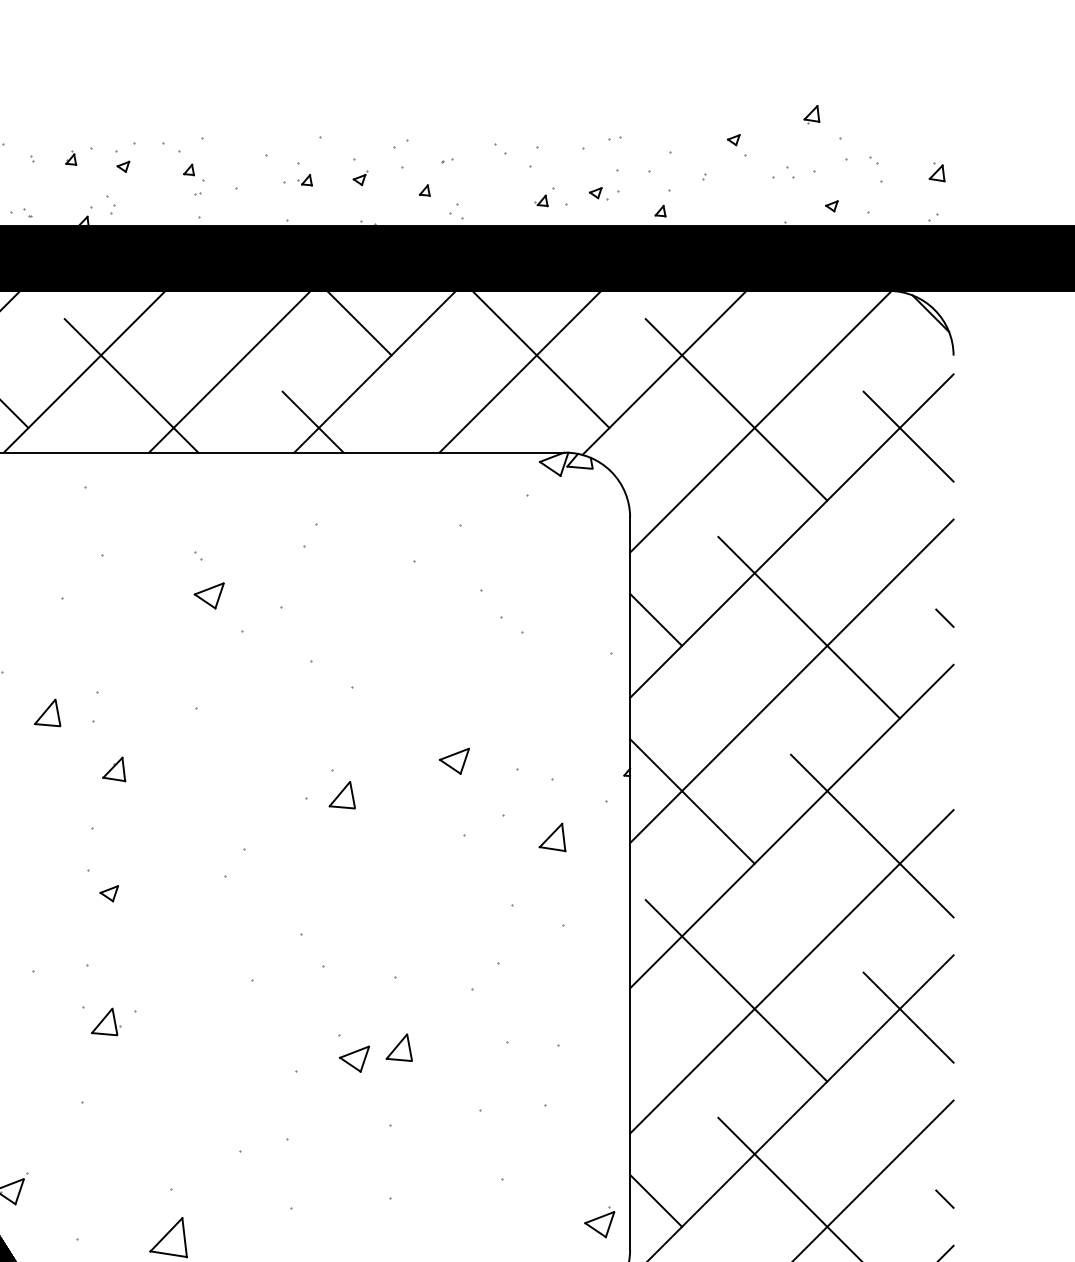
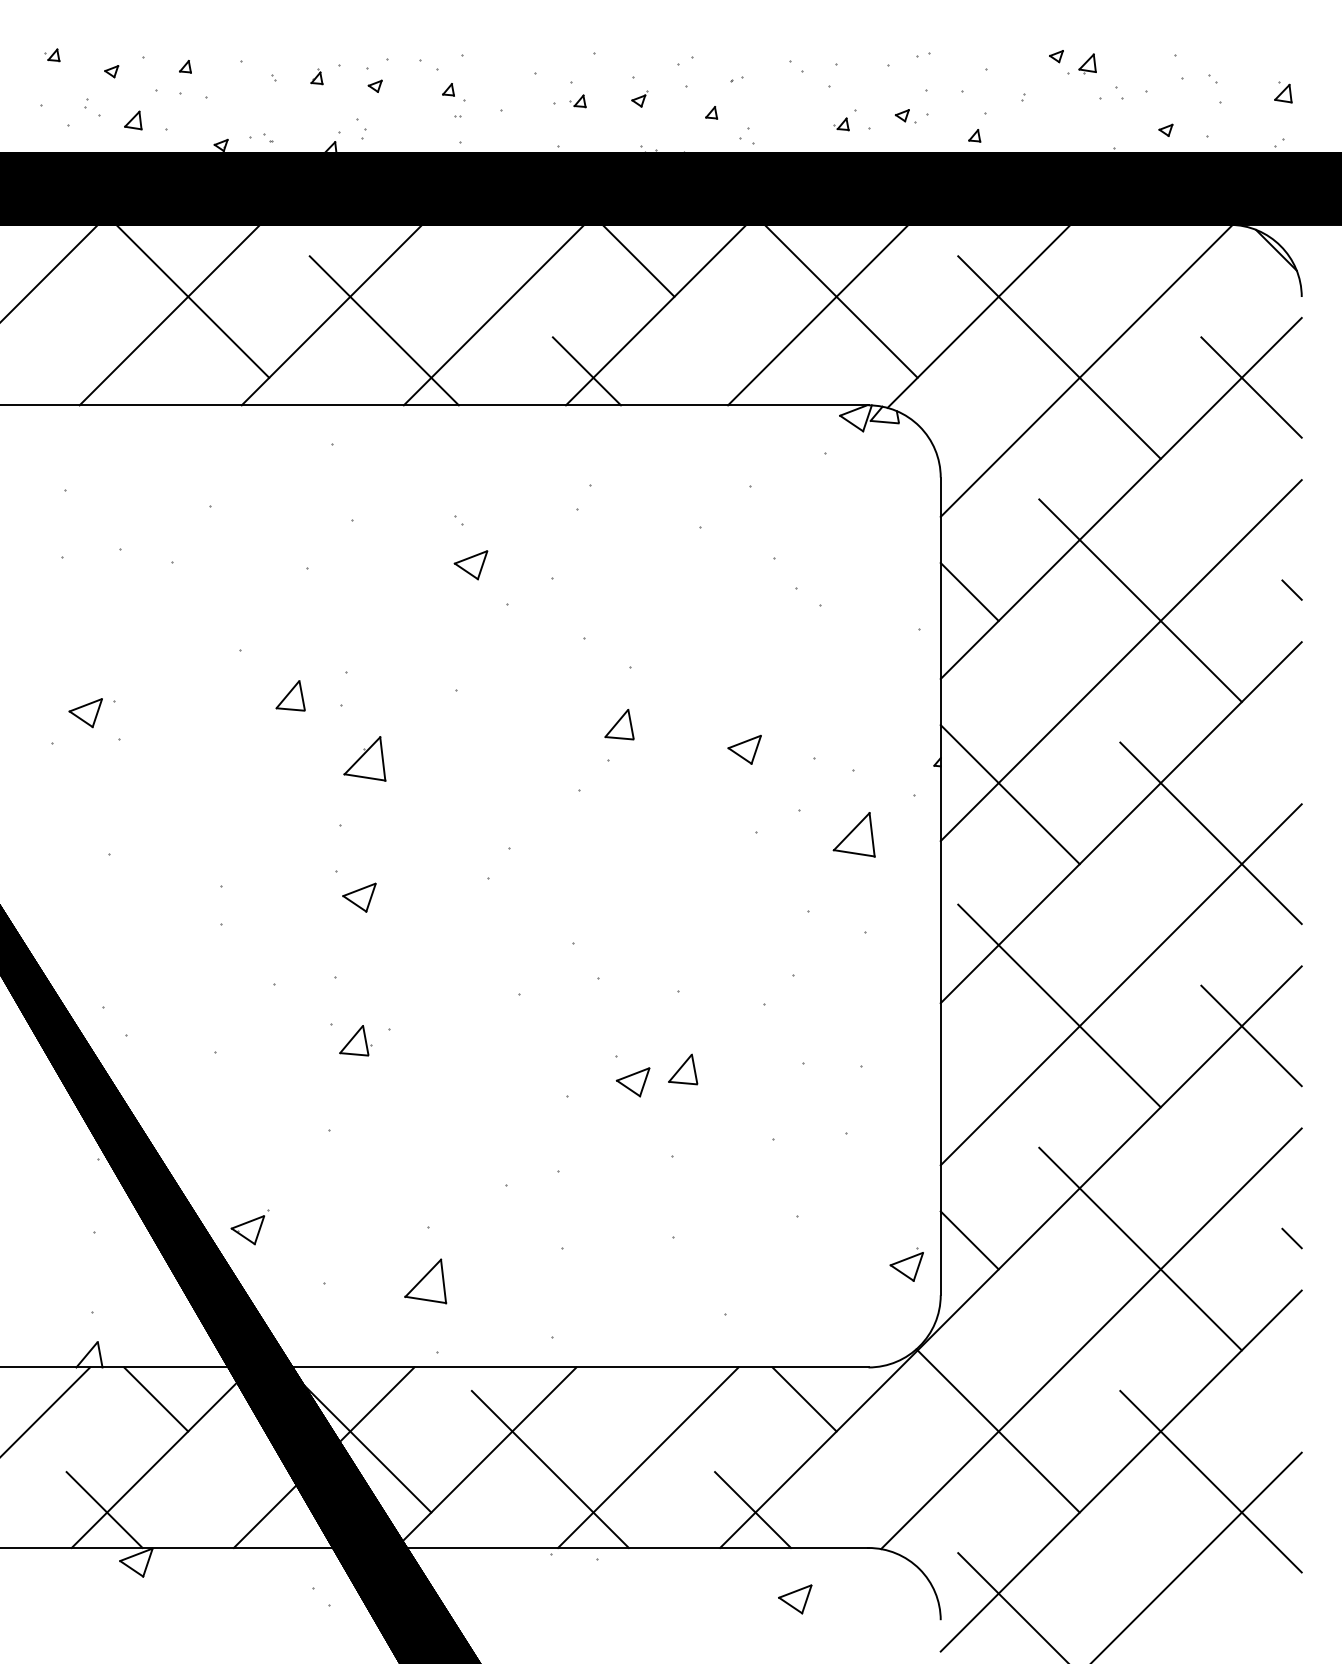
part: (811, 114) -> (1087, 63), moved
part: (113, 769) -> (364, 758), size x1.67
part: (342, 795) -> (619, 724), moved
part: (551, 837) -> (853, 834), size x1.43
part: (109, 893) -> (359, 897), size x1.67

